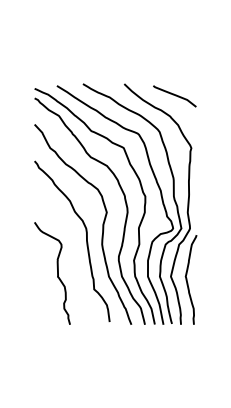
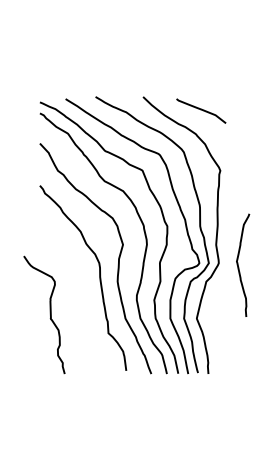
curve: (56, 273) -> (49, 314), moved
curve: (187, 279) -> (238, 264), moved

